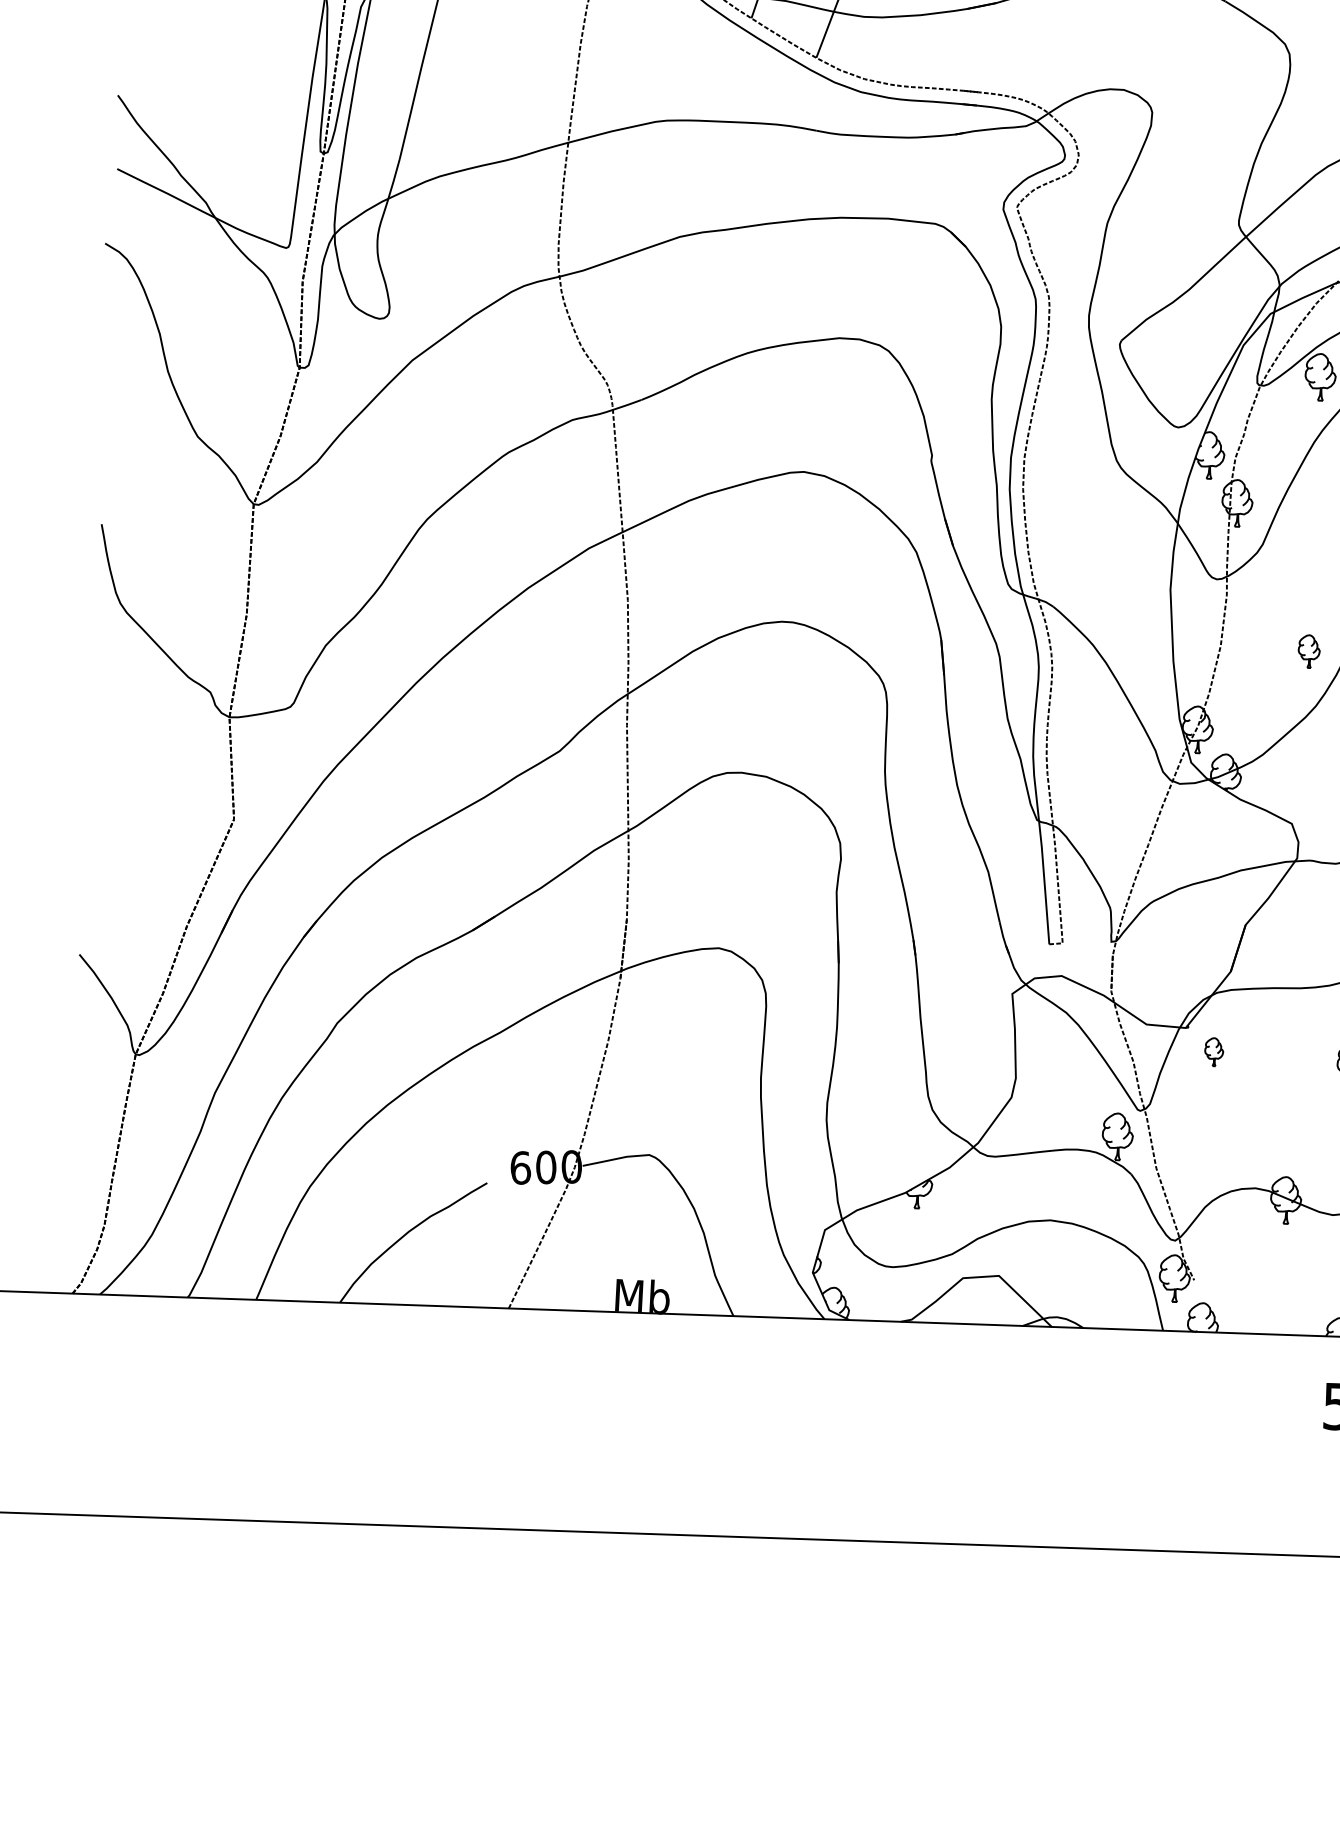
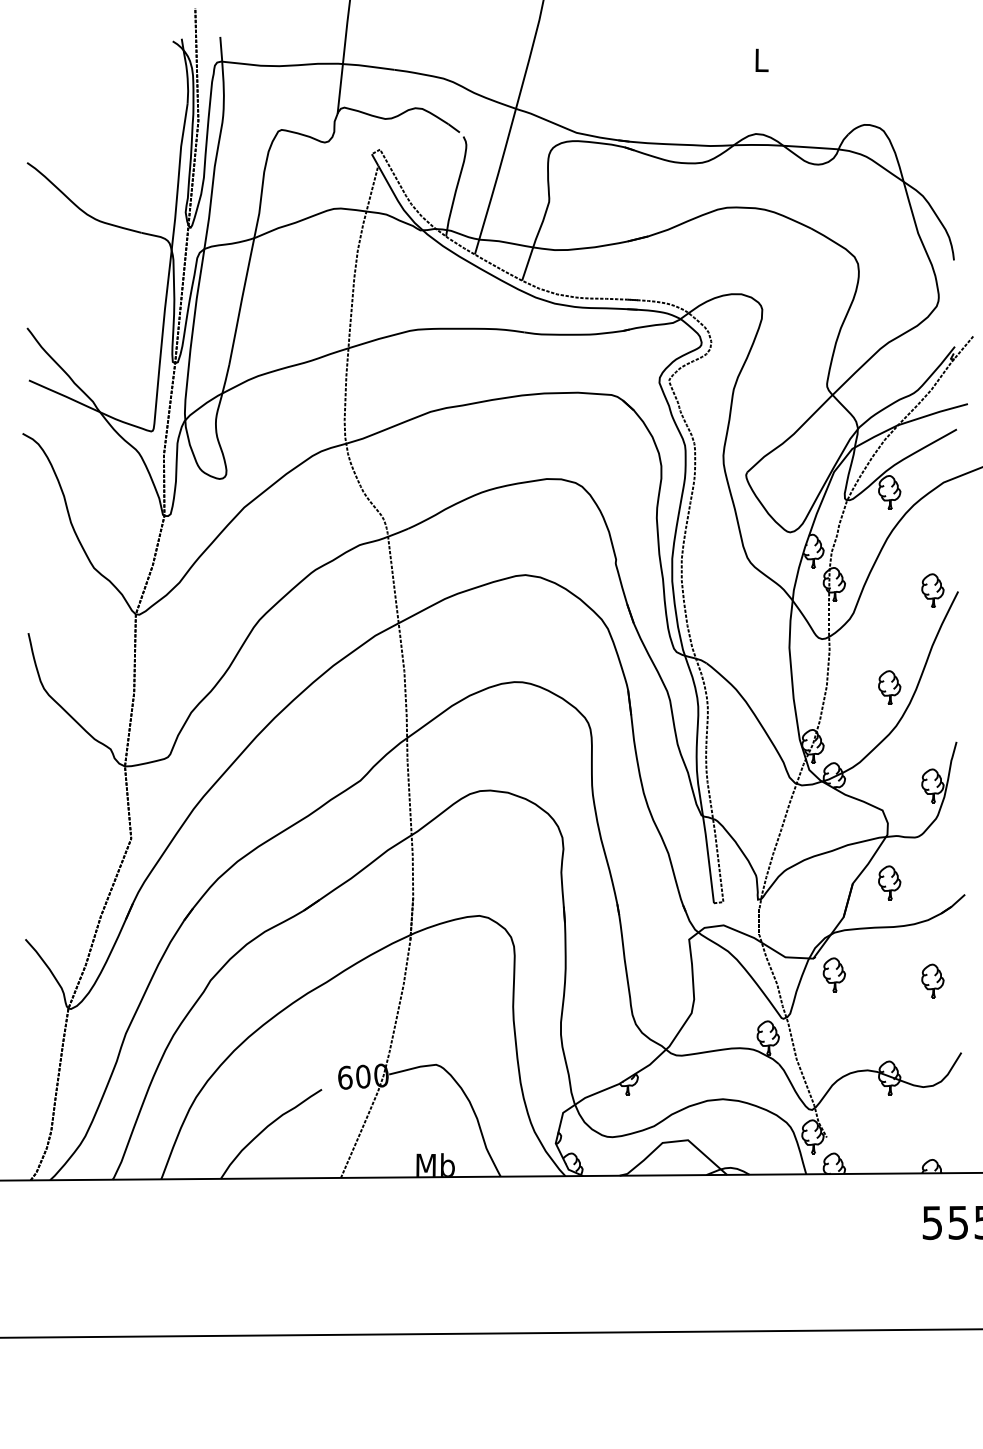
part: (1308, 651) -> (889, 687), size x1.43
part: (1297, 925) -> (889, 882), added
part: (1213, 1051) -> (833, 974), size x1.67

